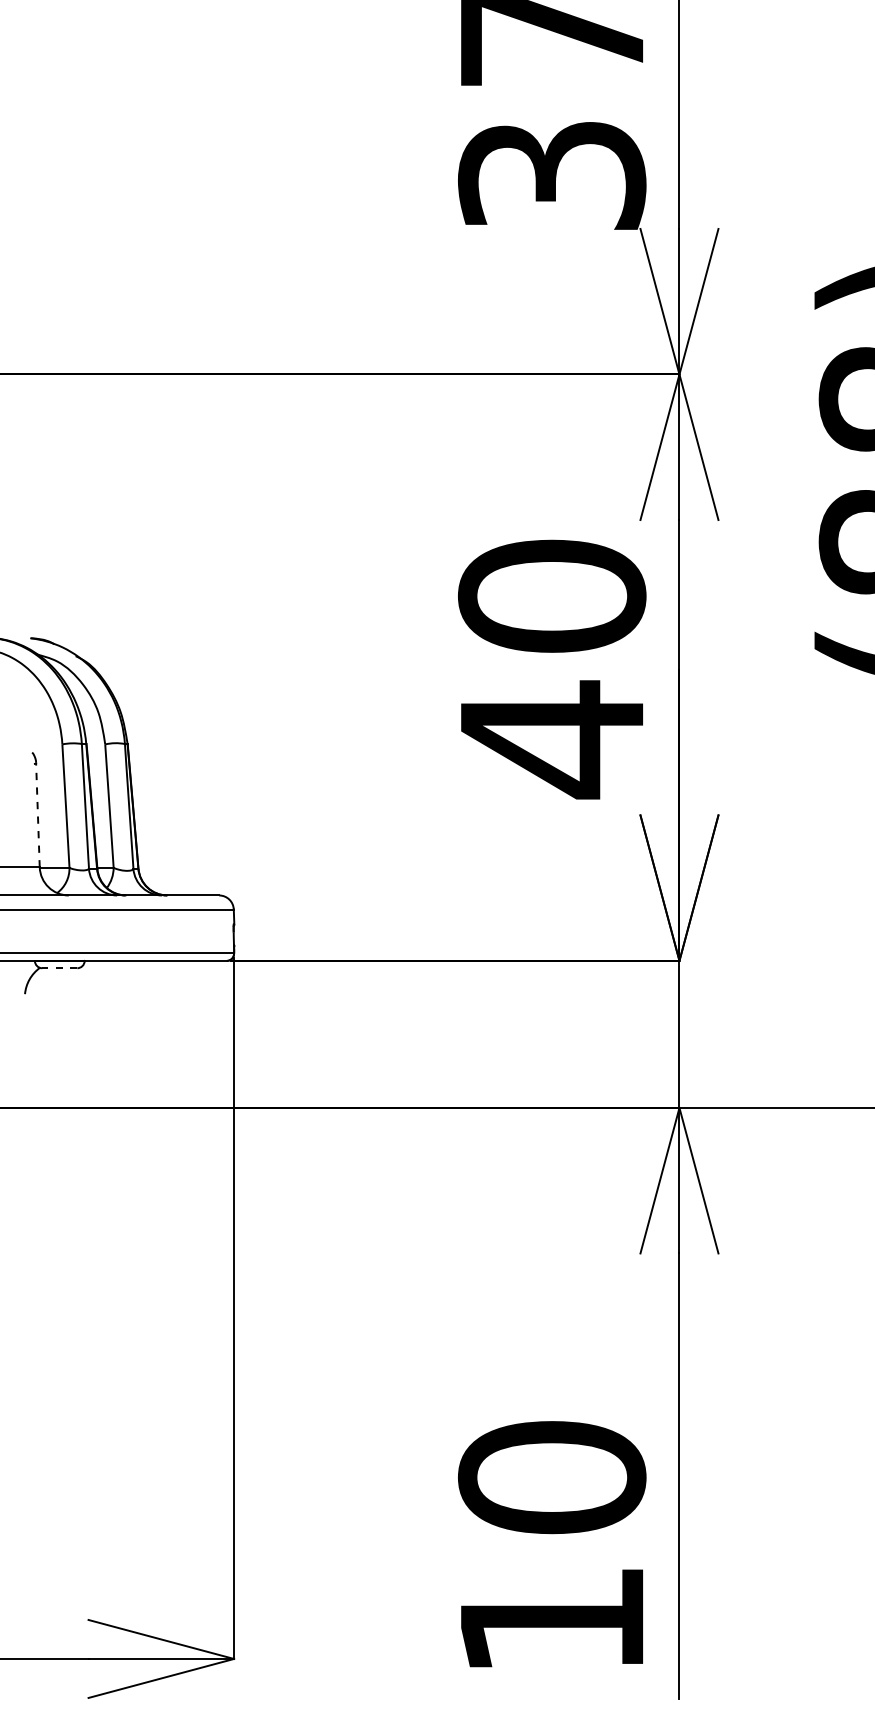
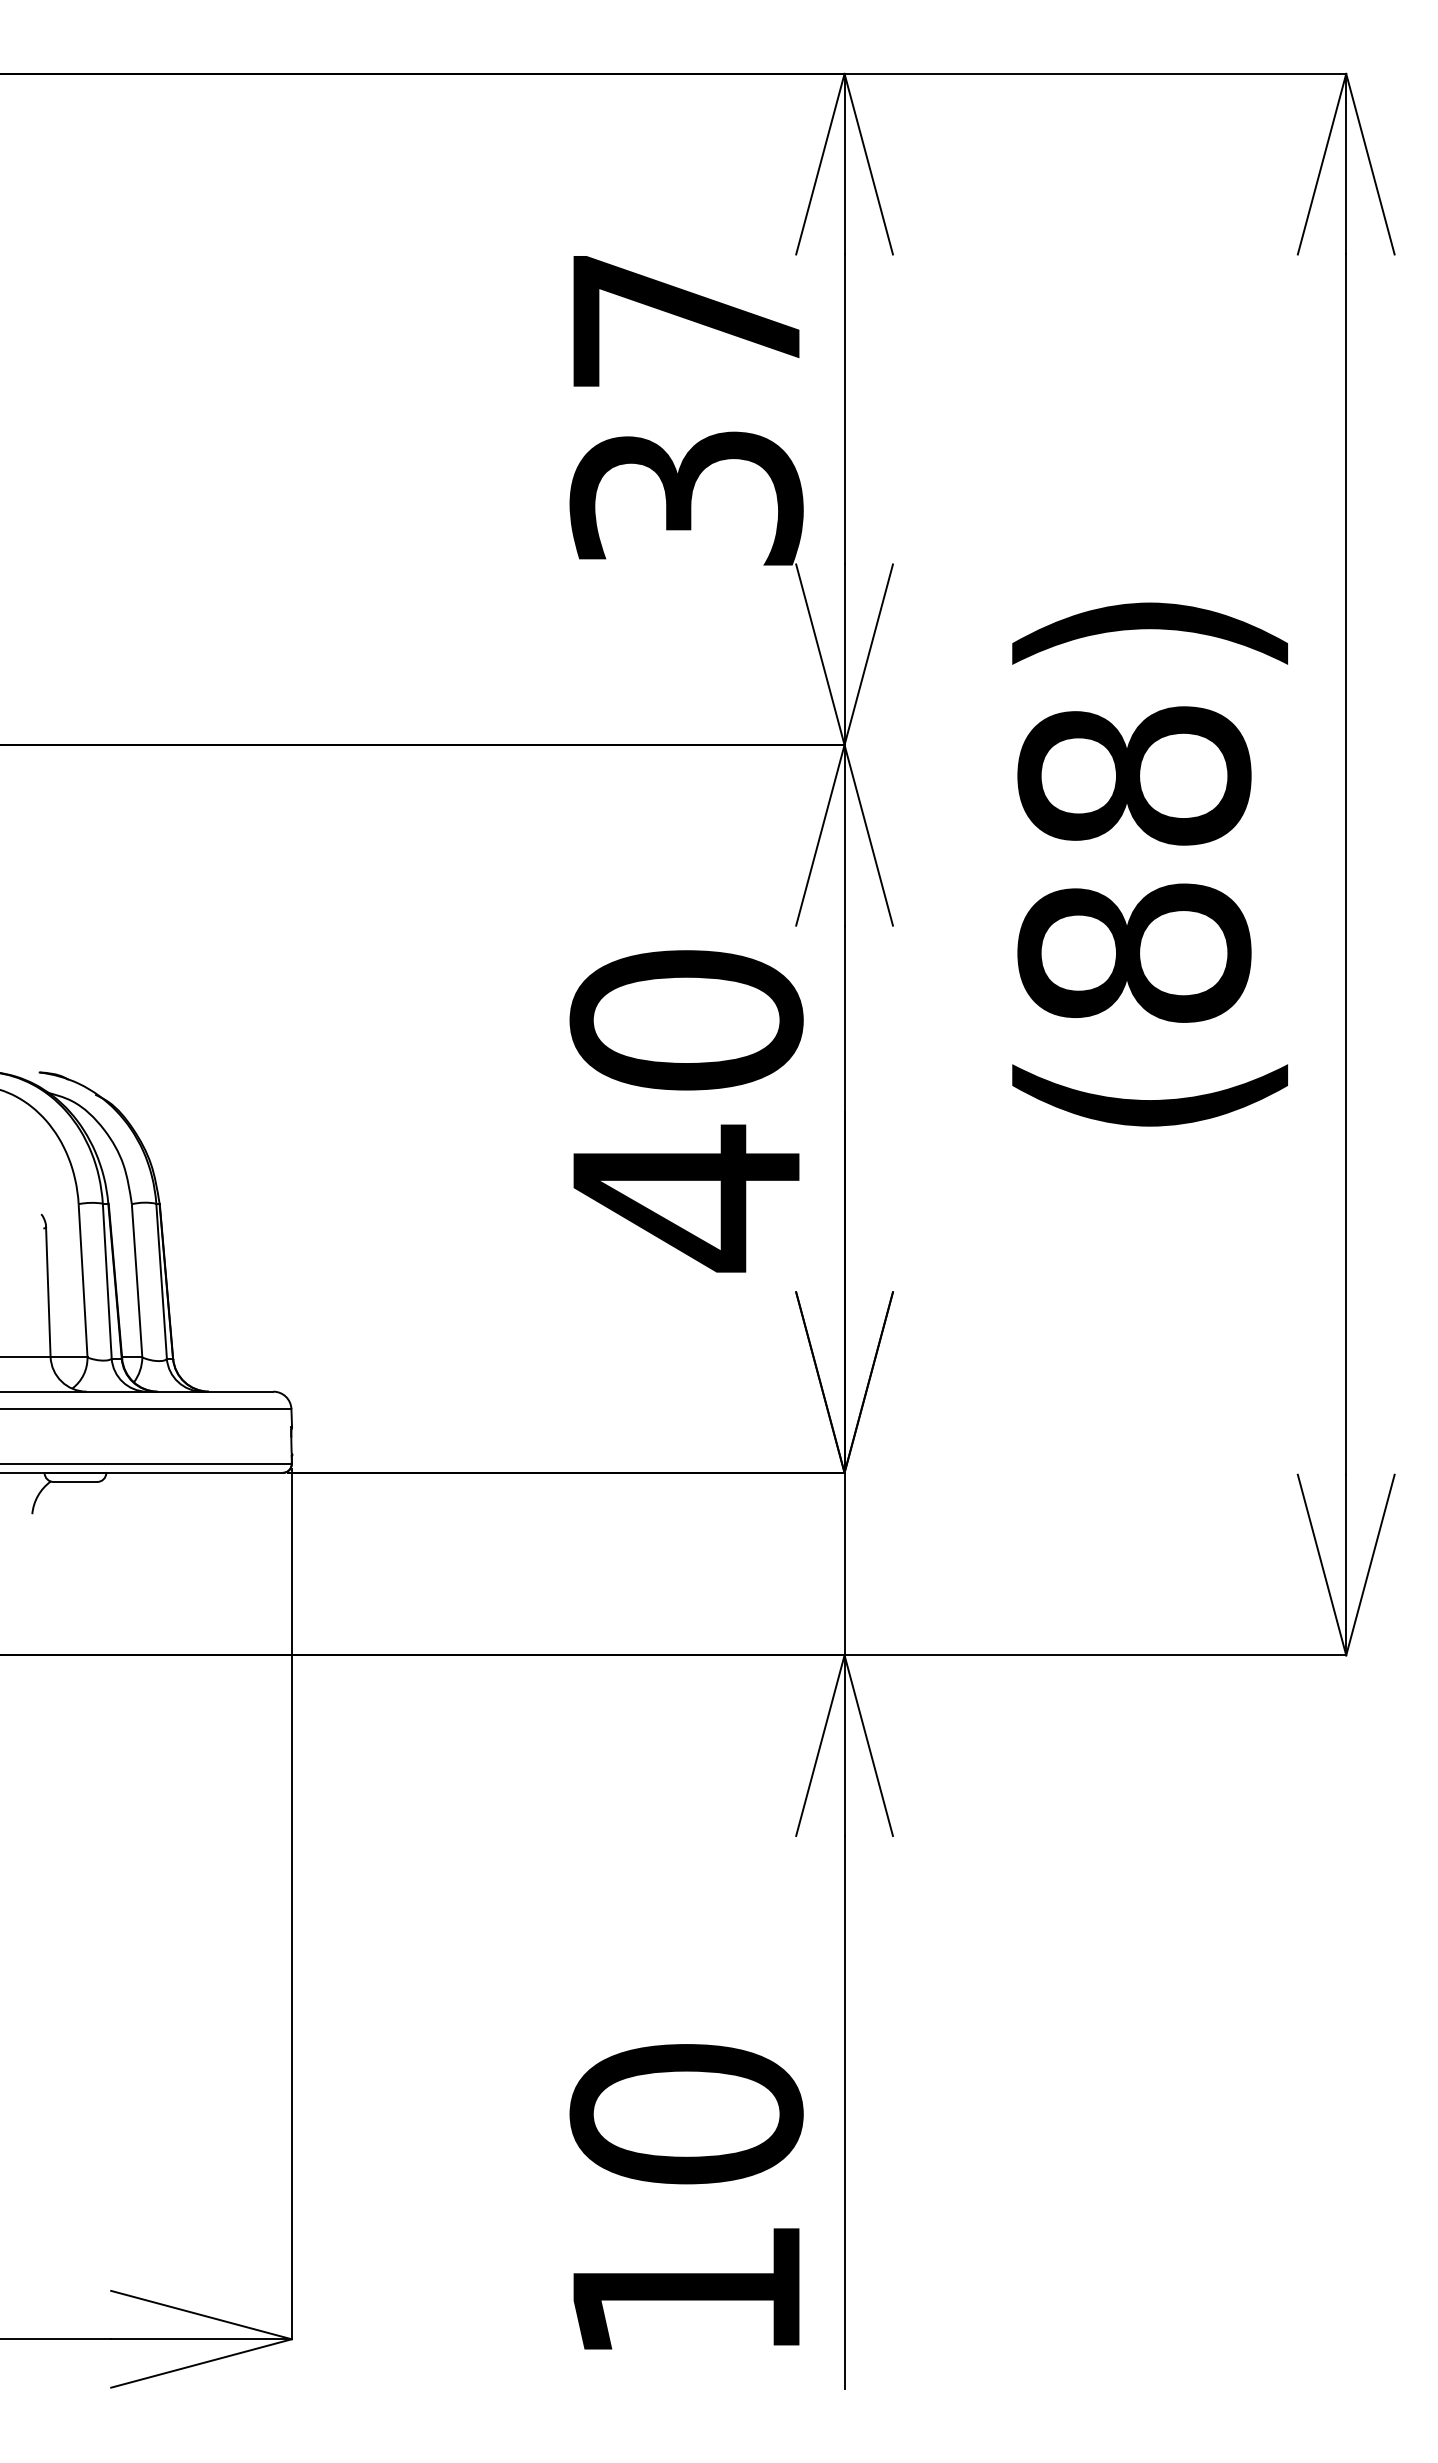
line: (38, 814) -> (48, 1291), dashed -> solid
line: (59, 967) -> (75, 1481), dashed -> solid

